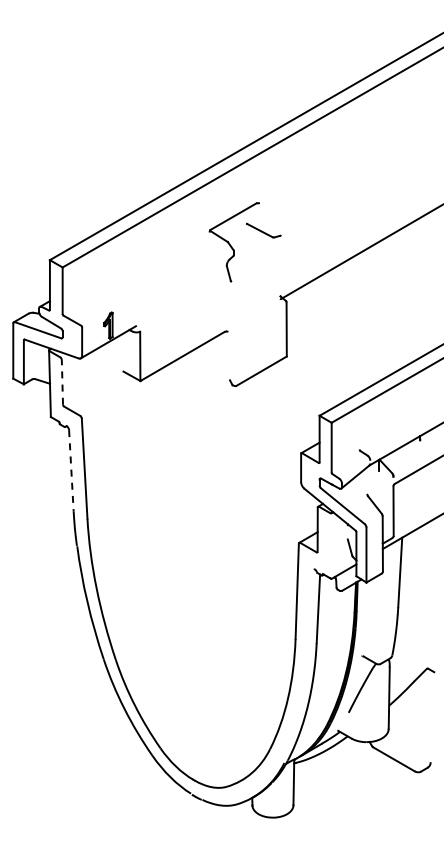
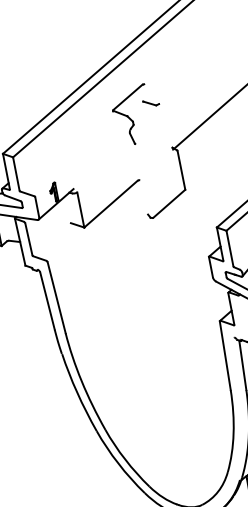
part: (263, 230) -> (151, 103), size x0.62
line: (62, 381) -> (28, 238), dashed -> solid
line: (71, 470) -> (47, 300), dashed -> solid

